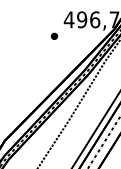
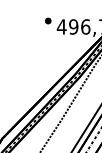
part: (53, 35) -> (47, 20), moved

